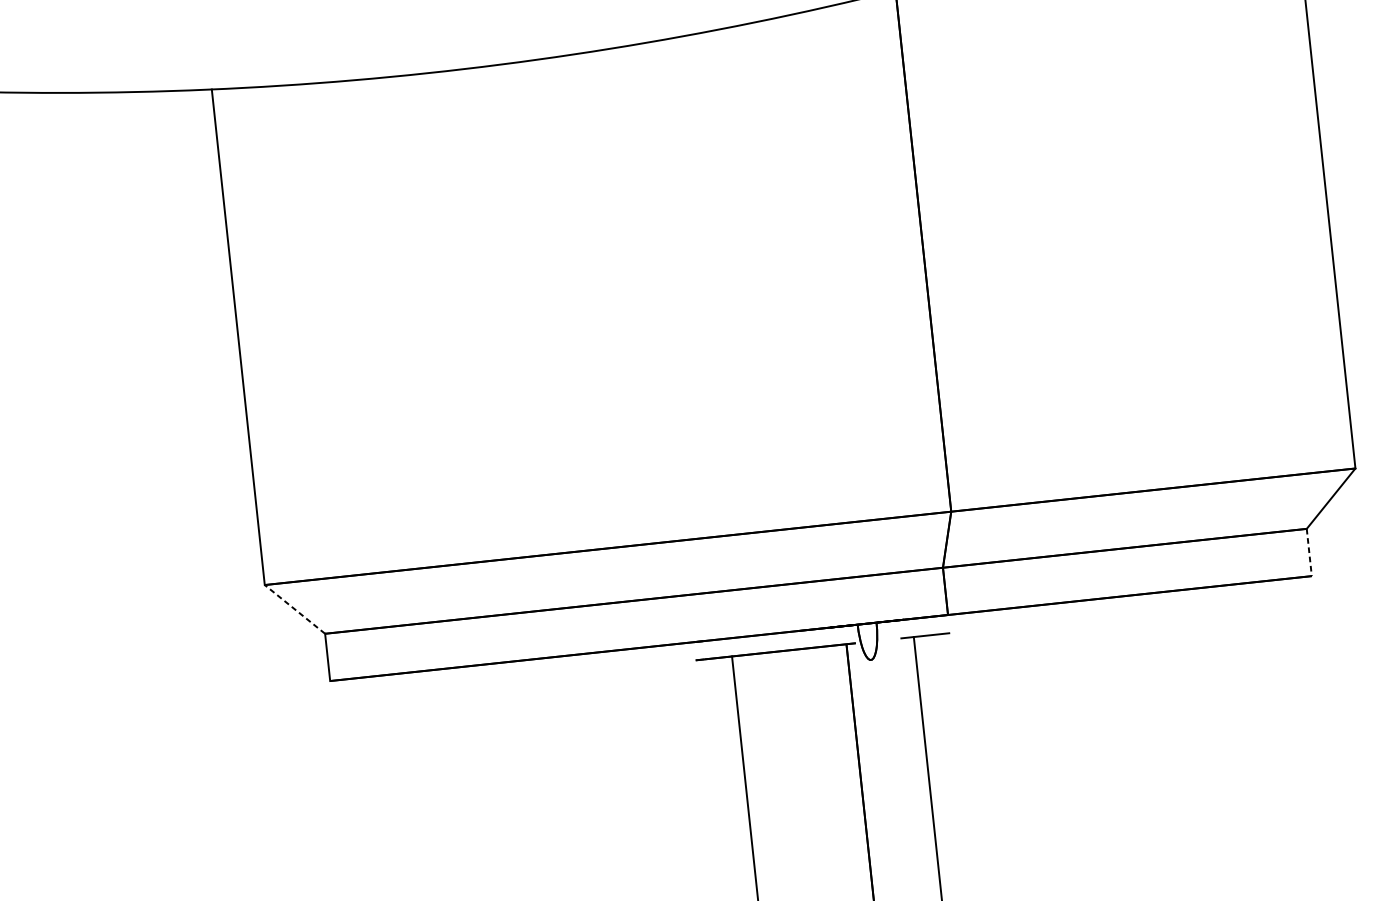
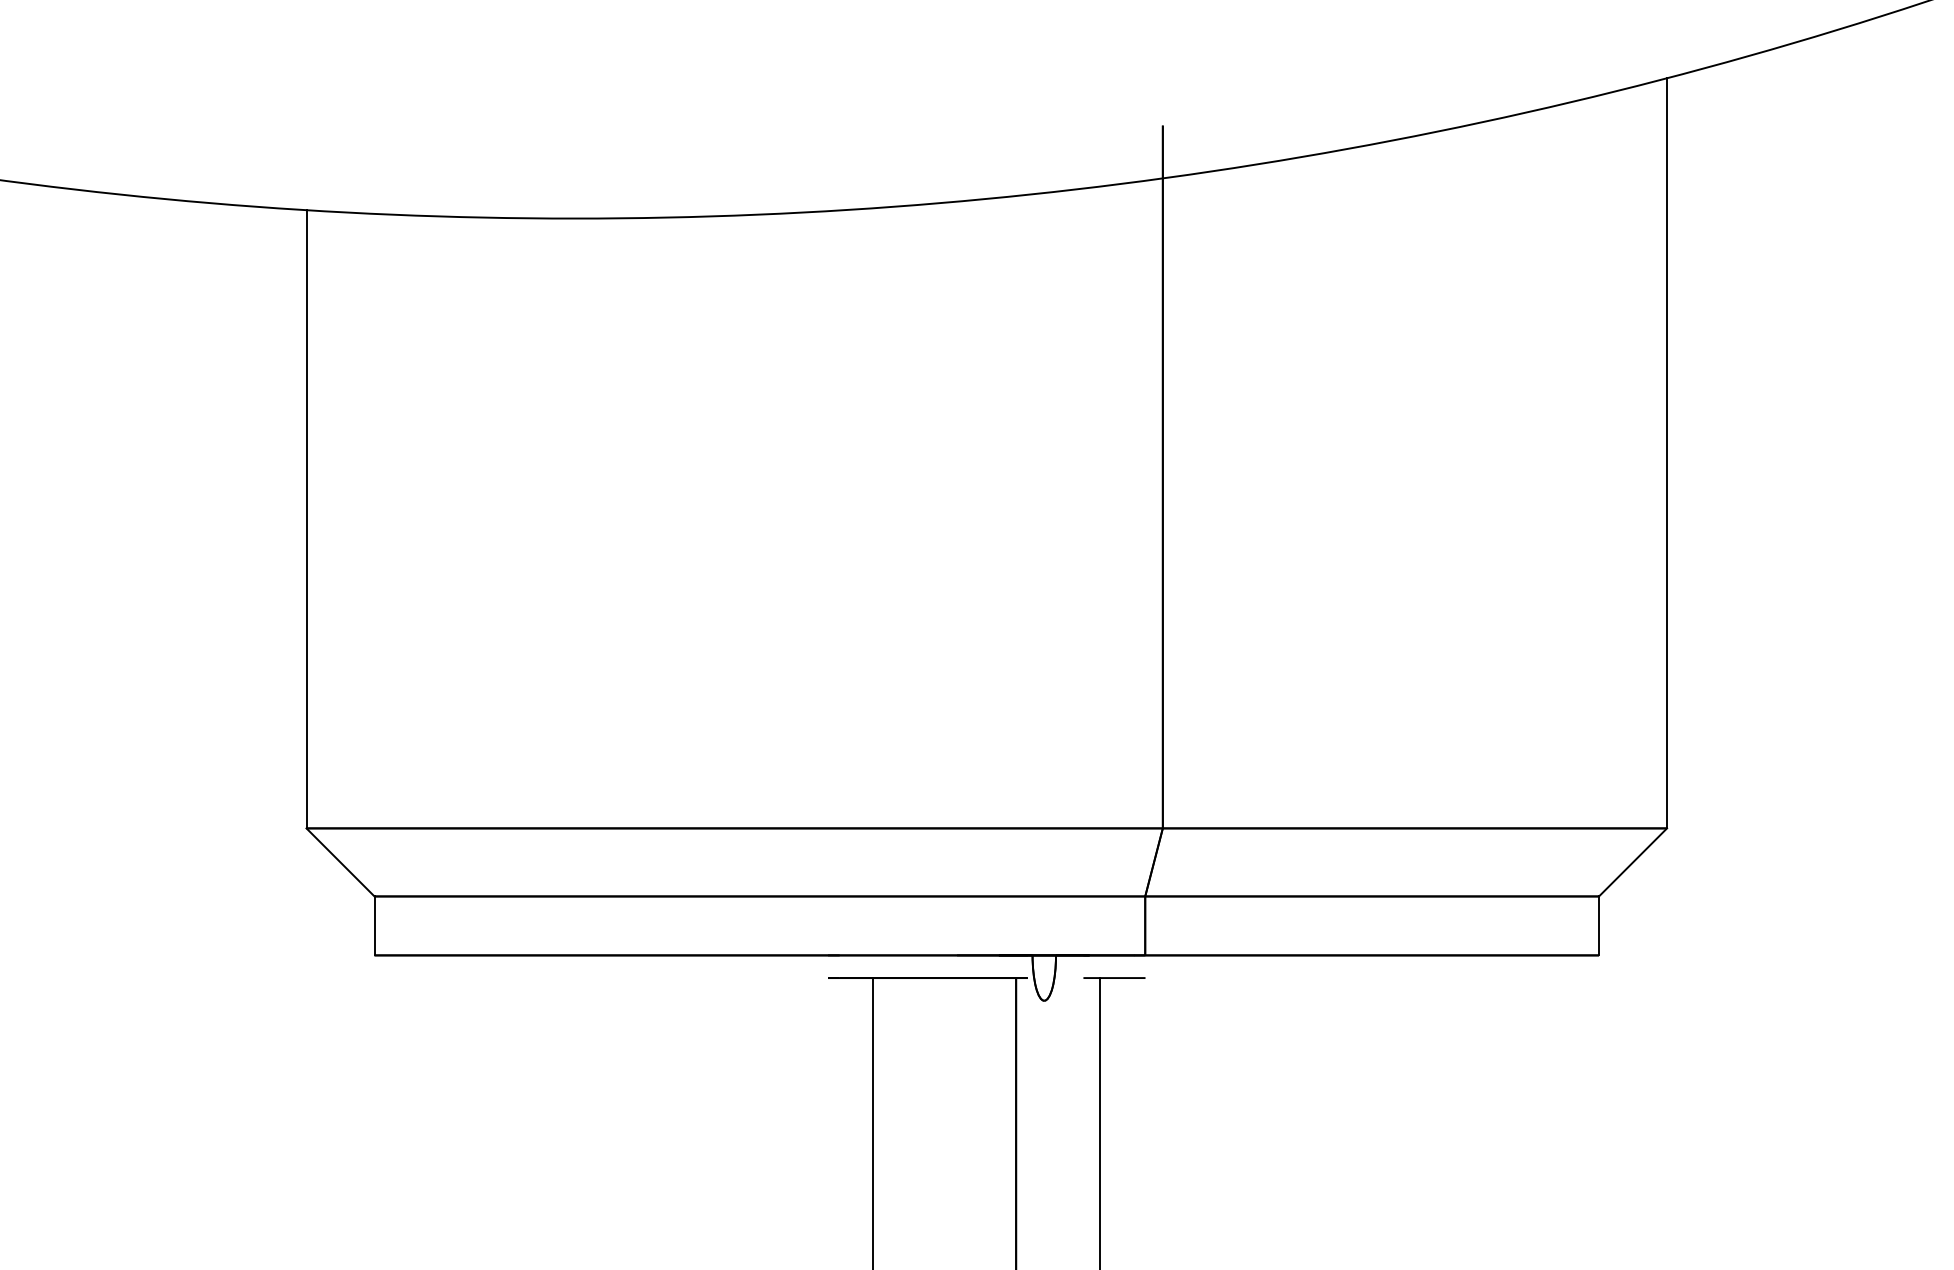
line: (1309, 552) -> (1599, 926), dashed -> solid
line: (294, 609) -> (340, 862), dashed -> solid

